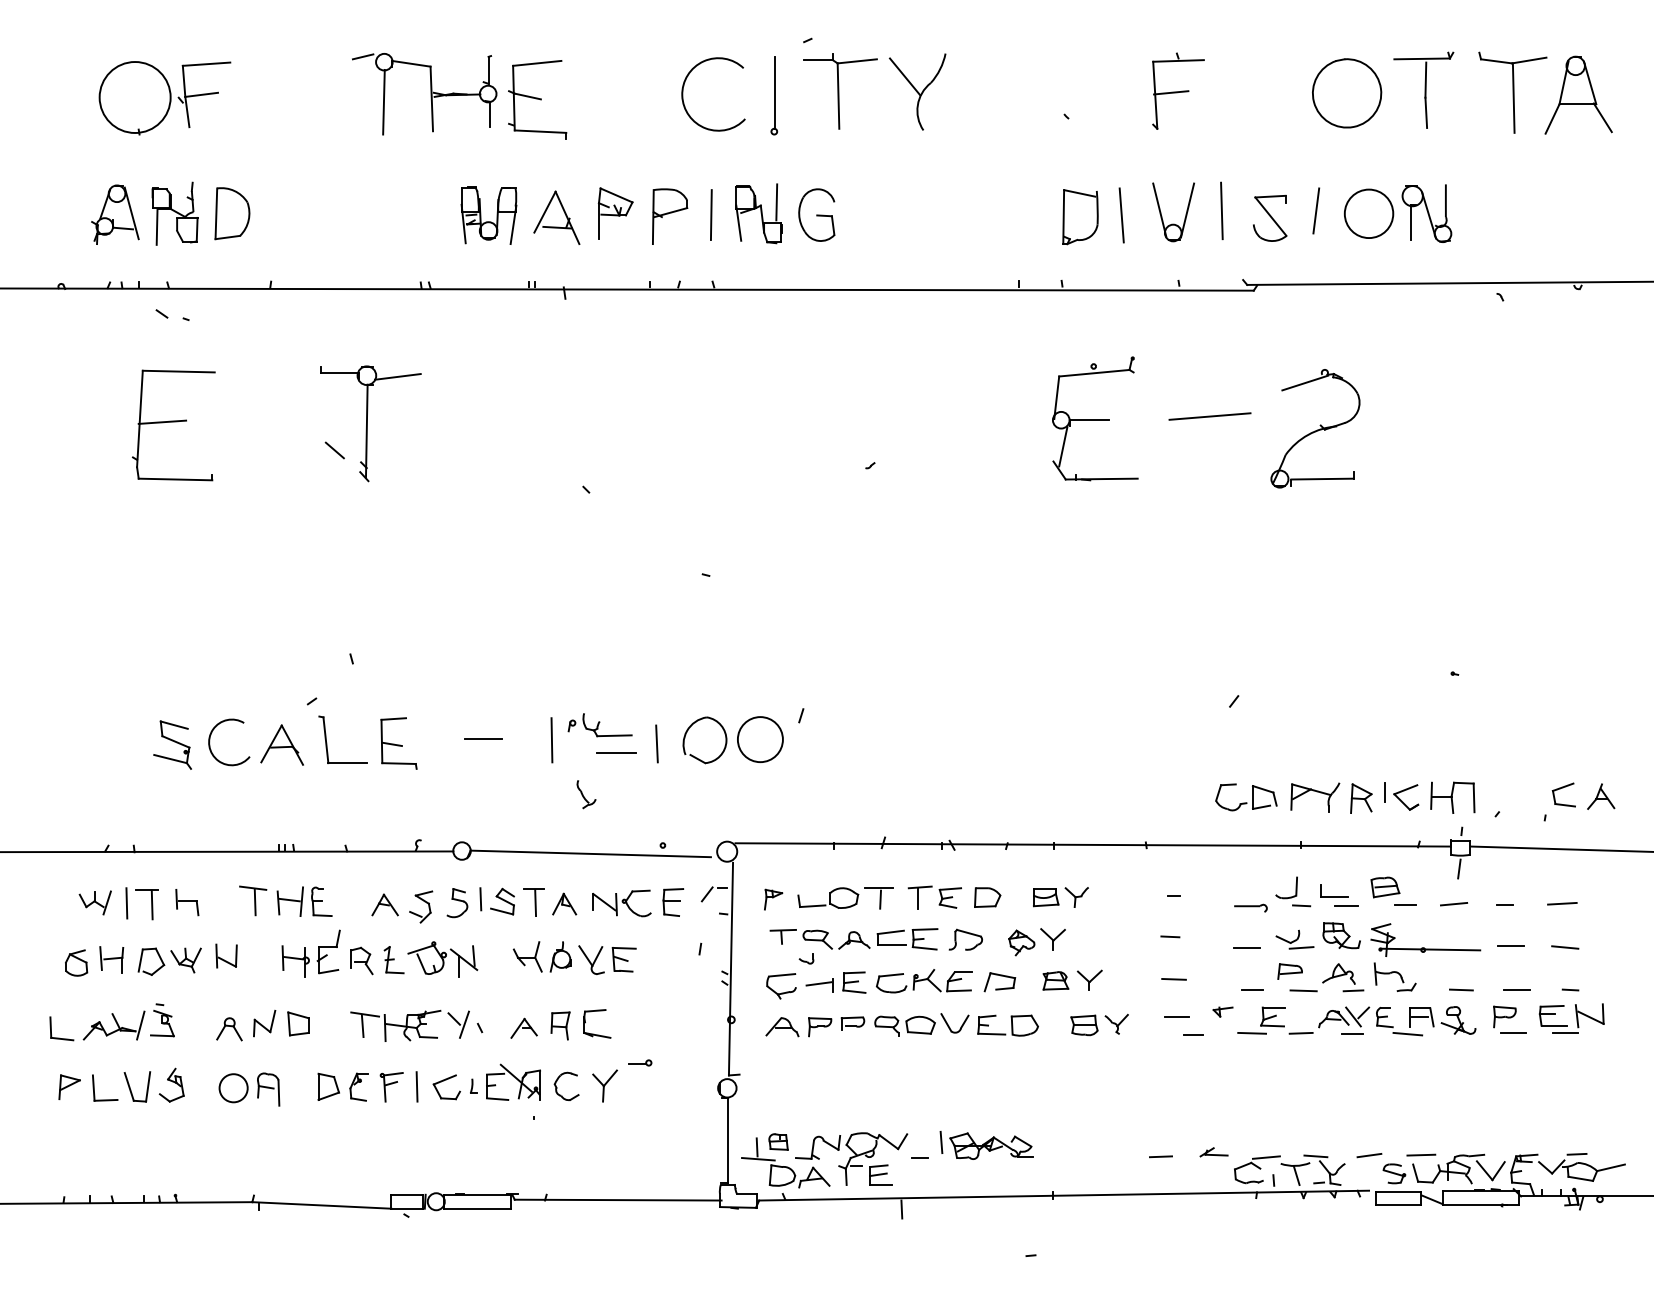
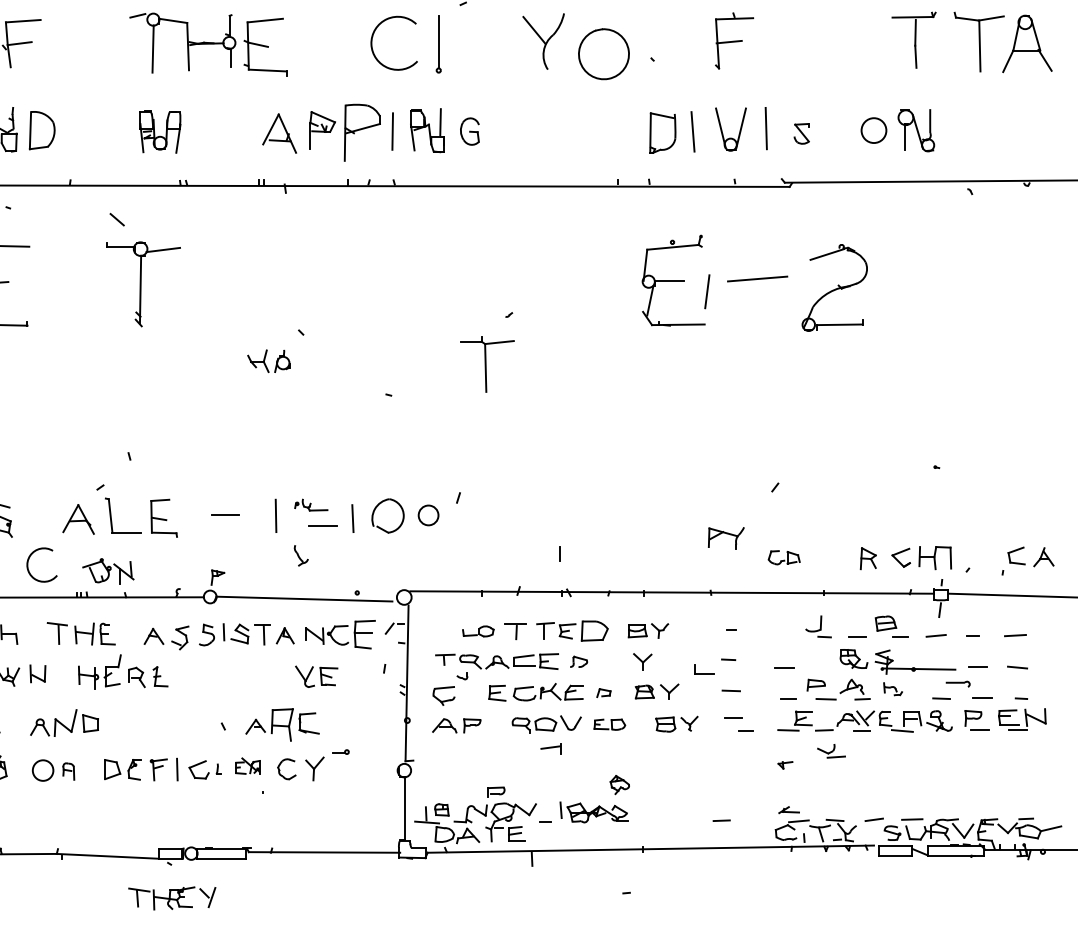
part: (840, 91) -> (487, 364), moved
part: (1347, 93) -> (604, 54), moved
line: (1316, 210) -> (707, 291), moved
circle: (1368, 213) -> (873, 130), size x0.7
part: (816, 214) -> (469, 131), size x0.7
part: (488, 215) -> (160, 131), moved
part: (670, 216) -> (362, 132), size x1.4
part: (1270, 217) -> (801, 133), size x0.6
line: (334, 450) -> (116, 219), moved
part: (599, 725) -> (310, 505), size x0.7
circle: (759, 739) -> (427, 515), size x0.6
arc: (210, 741) -> (28, 564), moved
line: (1384, 792) -> (560, 554), moved
part: (1246, 797) -> (784, 557), size x0.7
part: (1315, 797) -> (726, 538), moved
part: (1334, 890) -> (704, 669), moved
part: (828, 897) -> (478, 630), size x0.7
part: (987, 897) -> (594, 630), size x1.4
part: (773, 899) -> (217, 577), moved
part: (673, 902) -> (364, 634), size x1.4
part: (1250, 907) -> (957, 683), moved
part: (965, 939) -> (578, 661), size x0.7
part: (1294, 939) -> (831, 751), moved
part: (1021, 942) -> (619, 784), moved
part: (541, 956) -> (268, 360), moved
part: (442, 959) -> (108, 571), moved
part: (1394, 976) -> (892, 688), size x0.6
part: (999, 982) -> (603, 693), size x0.6
part: (819, 985) -> (550, 748), moved
part: (1222, 1011) -> (785, 764), moved
part: (264, 1023) -> (65, 723), size x1.4
part: (852, 1023) -> (495, 791), moved
part: (409, 1025) -> (171, 898), moved
part: (560, 1025) -> (282, 724), size x1.6
part: (1007, 1025) -> (609, 724), size x0.7
part: (513, 1081) -> (247, 765), size x0.6
part: (268, 1089) -> (68, 771), size x0.7
part: (1213, 1152) -> (788, 810), moved

